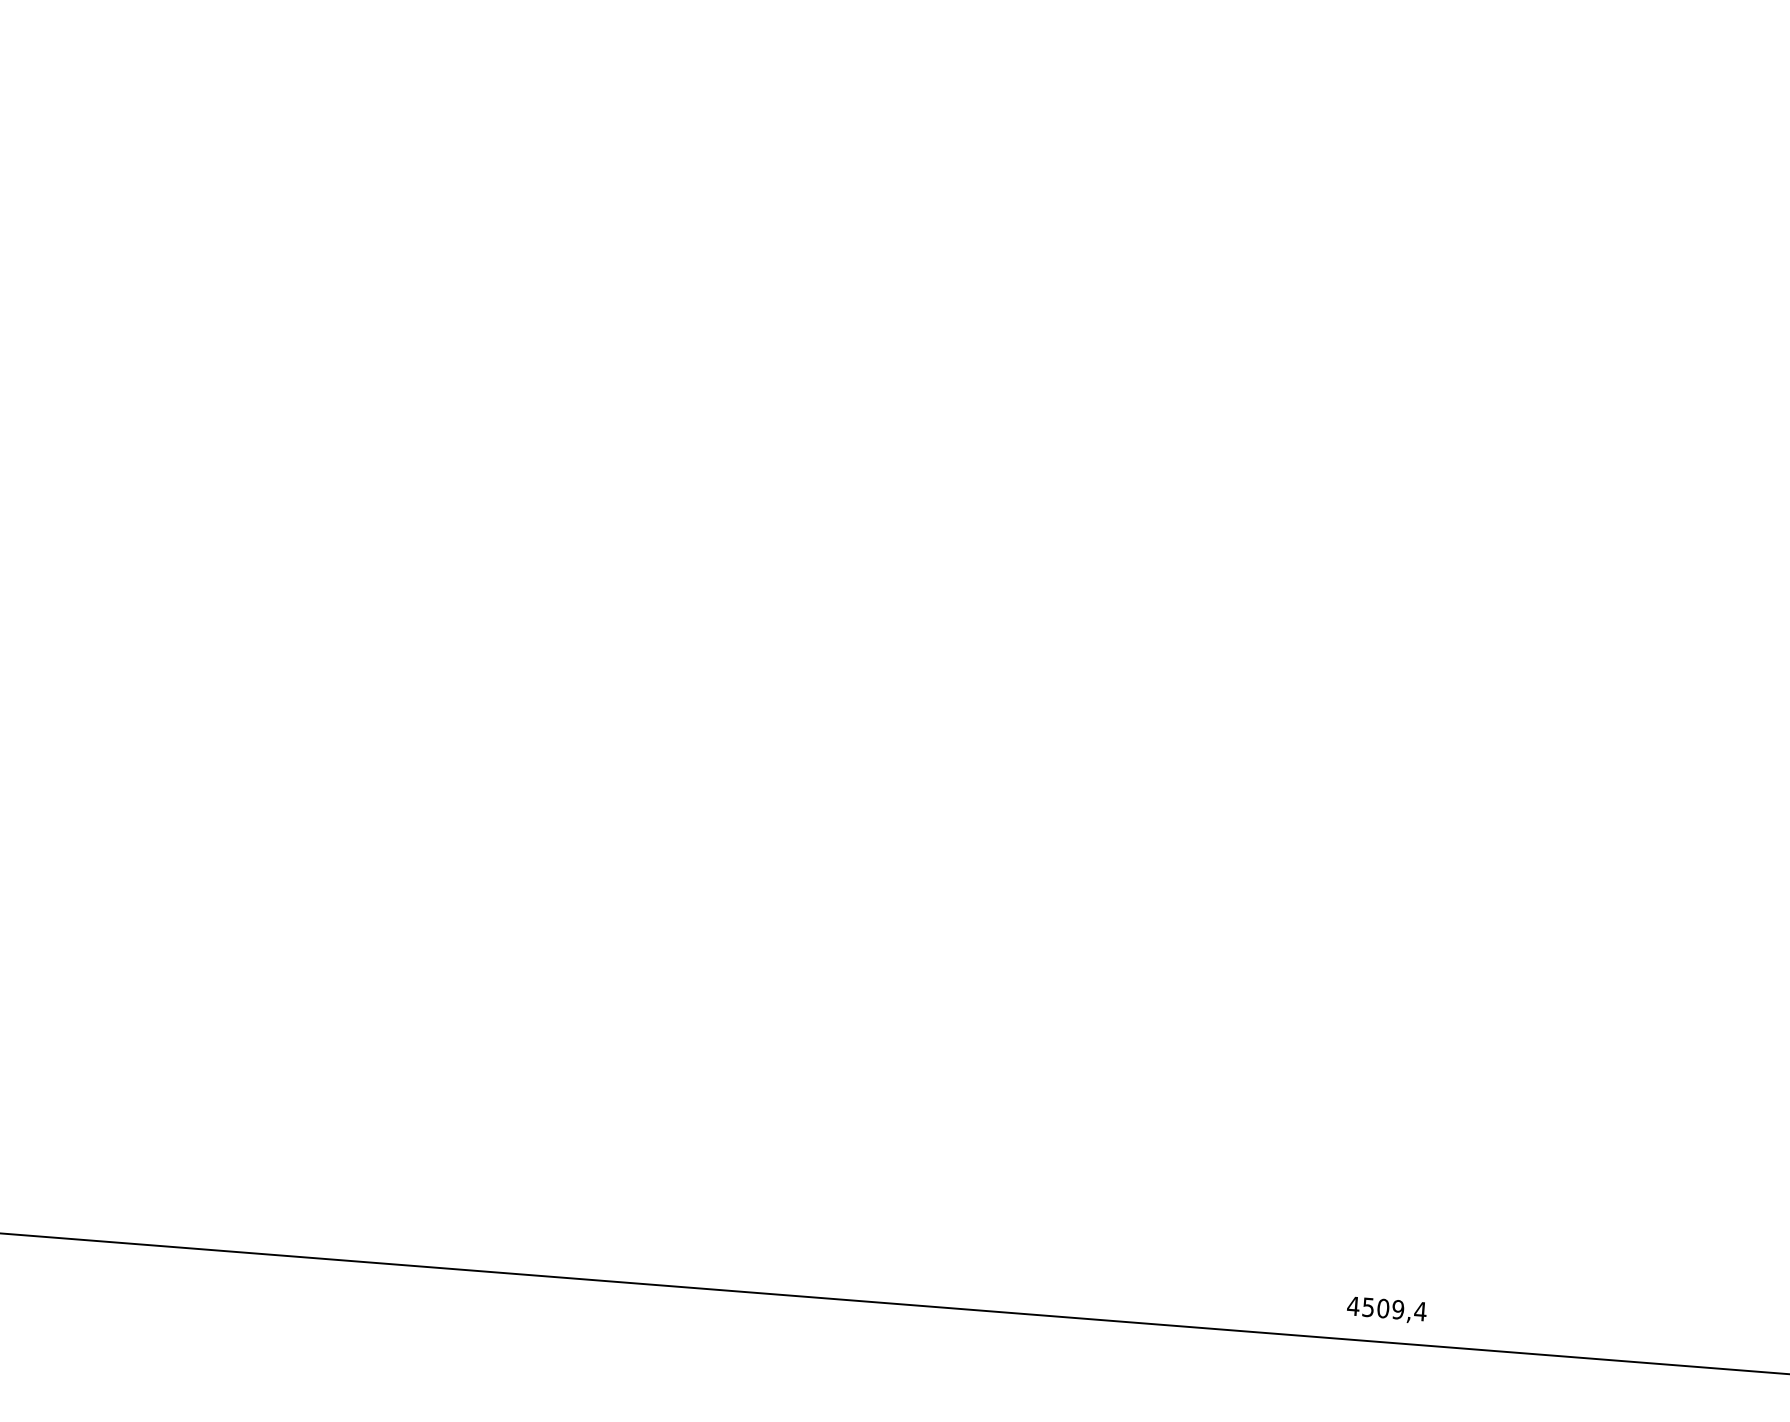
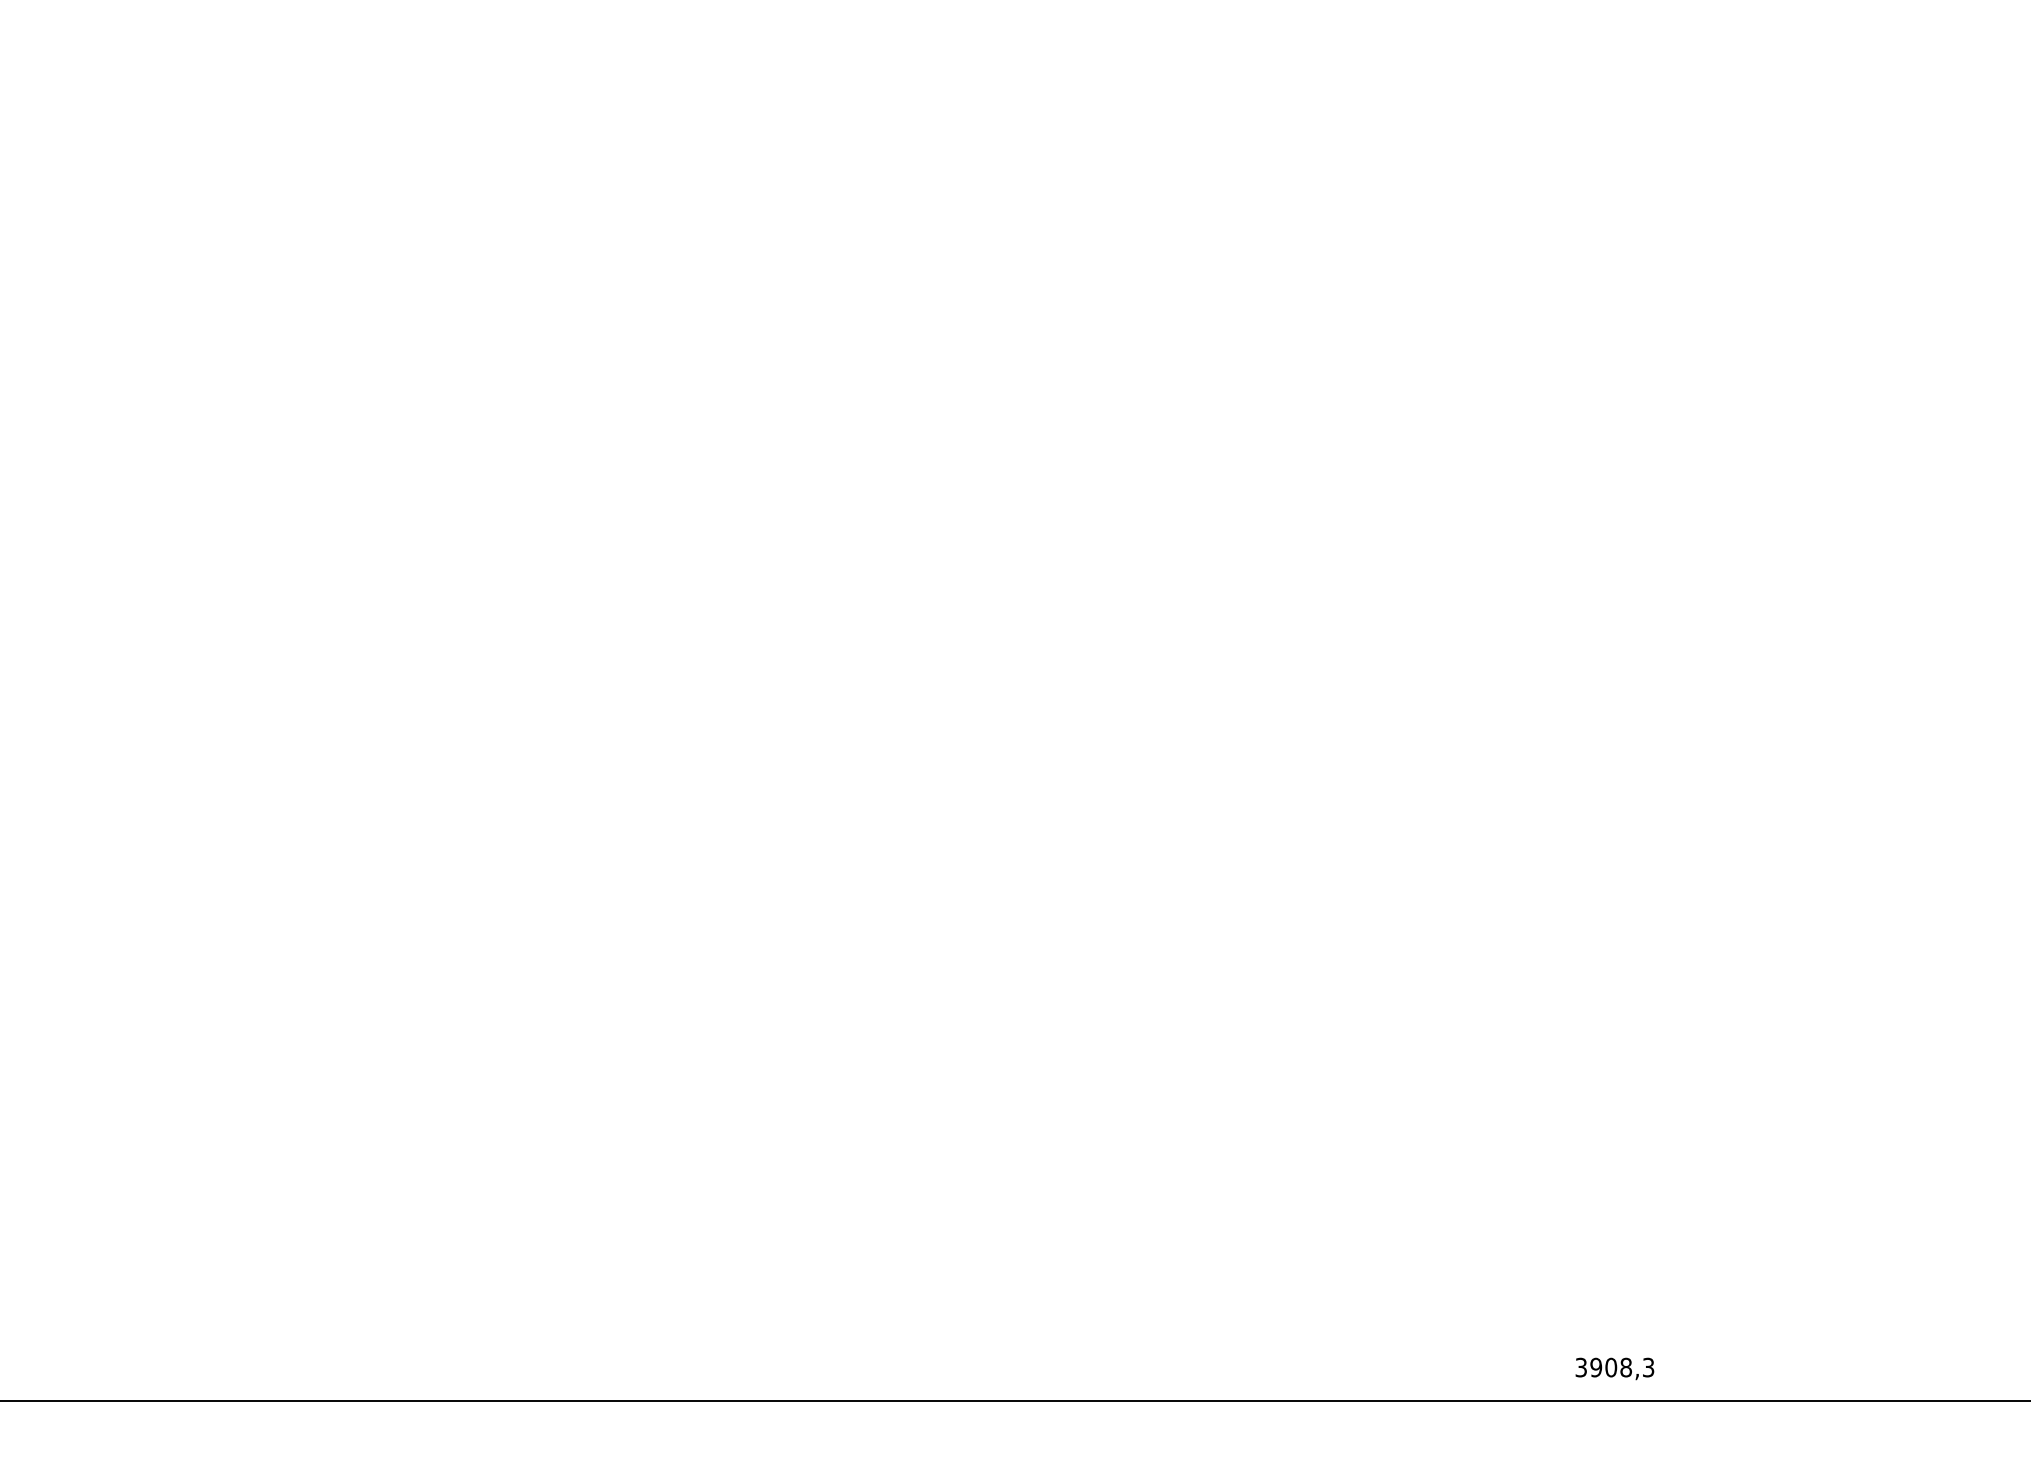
text: (1386, 1308) -> (1614, 1367), 4509,4 -> 3908,3

